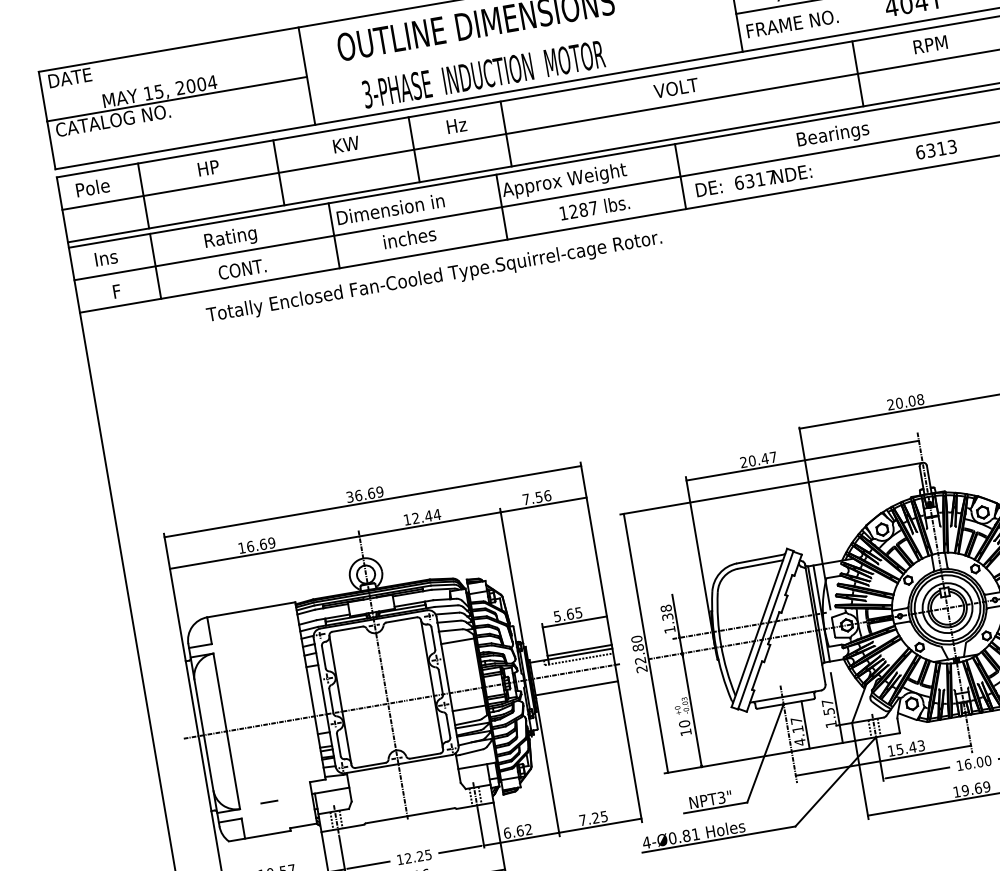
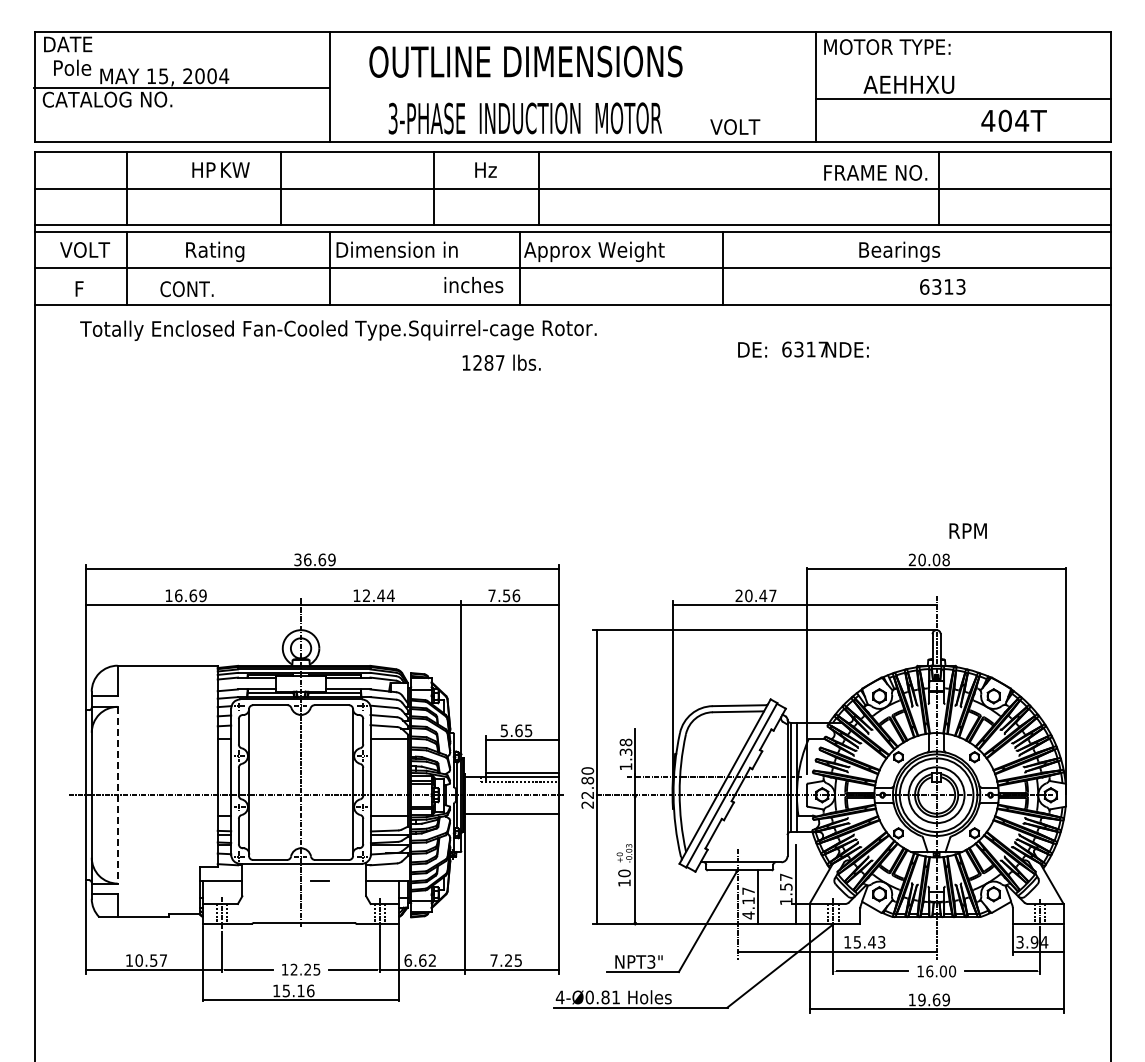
text: (792, 23) -> (875, 172), moved
text: (929, 44) -> (967, 530), moved
text: (676, 87) -> (735, 126), moved
text: (346, 144) -> (235, 169), moved
text: (936, 149) -> (942, 286), moved
text: (753, 180) -> (803, 349), moved
text: (92, 187) -> (72, 67), moved
text: (594, 207) -> (501, 362), moved
text: (409, 238) -> (473, 285), moved
text: (116, 255) -> (85, 249), Ins -> VOLT
text: (241, 269) -> (186, 289), moved
text: (434, 277) -> (338, 330), moved
line: (226, 731) -> (117, 795), solid -> dashed
line: (268, 801) -> (319, 880), moved

